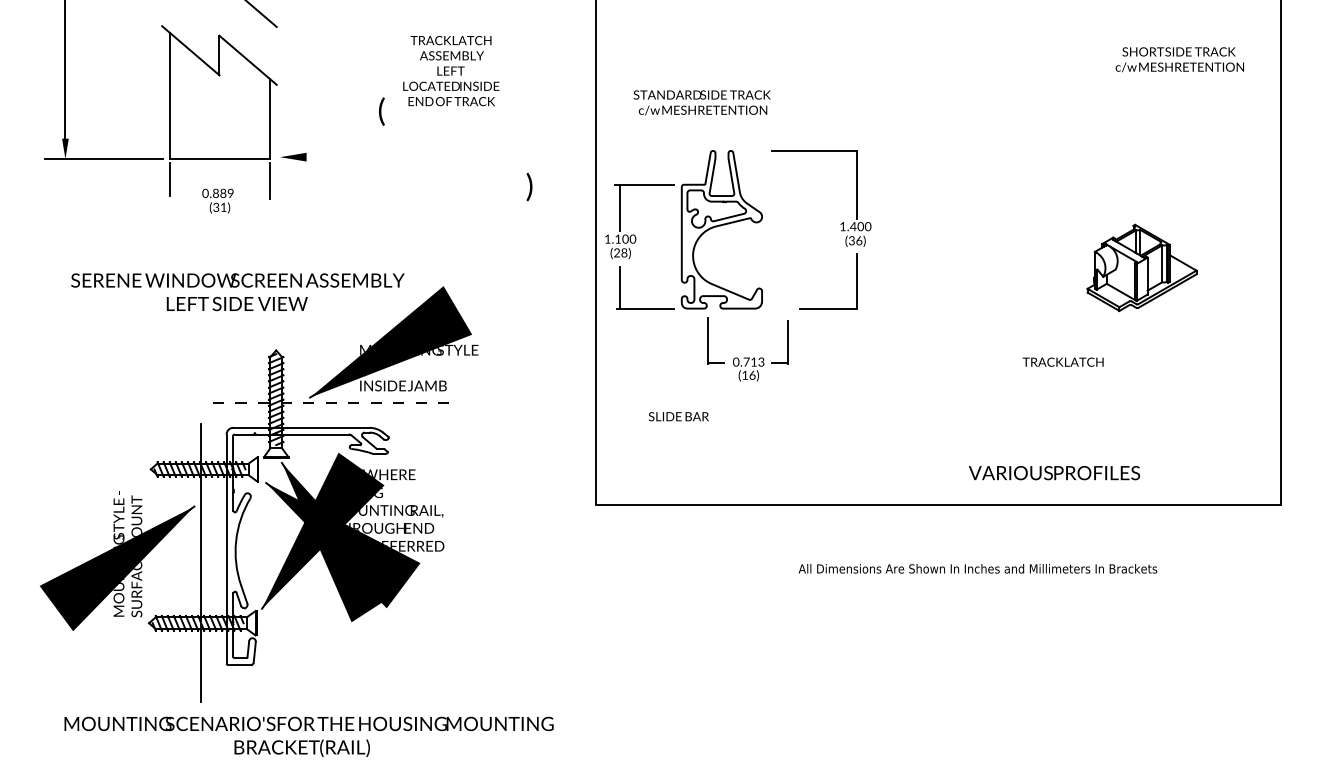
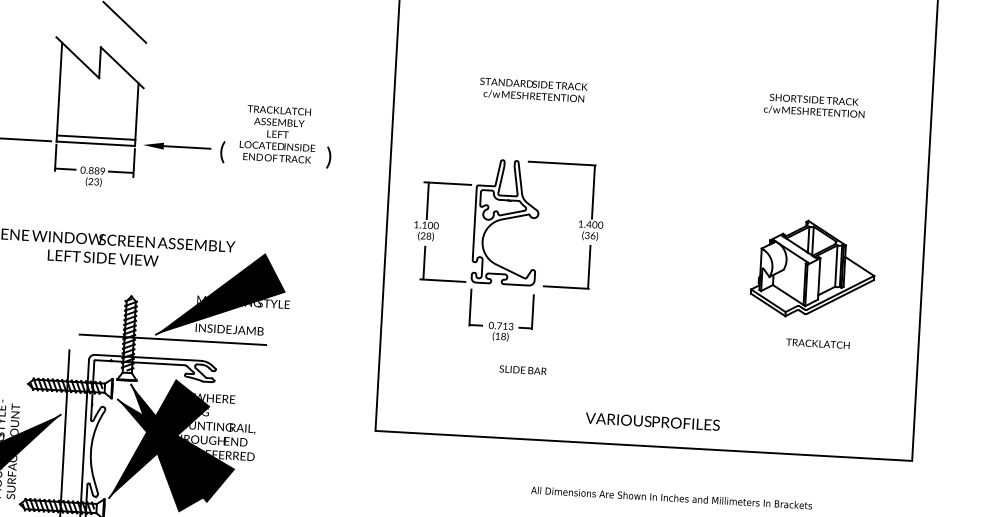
text: (1179, 59) -> (814, 105), moved
text: (451, 71) -> (278, 134), moved
text: (701, 102) -> (533, 90), moved
text: (381, 111) -> (222, 152), moved
line: (219, 151) -> (95, 137), added
line: (336, 157) -> (187, 147), added
text: (529, 186) -> (328, 157), moved
line: (182, 193) -> (65, 169), added
line: (253, 193) -> (120, 172), added
text: (219, 206) -> (93, 180), (31) -> (23)
part: (683, 229) -> (476, 220), moved
part: (1141, 267) -> (812, 269), size x1.43
text: (1062, 361) -> (817, 343), moved
text: (752, 374) -> (503, 335), (16) -> (18)
line: (331, 402) -> (172, 339), dashed -> solid
text: (678, 416) -> (522, 370), moved
text: (1054, 473) -> (652, 422), moved

